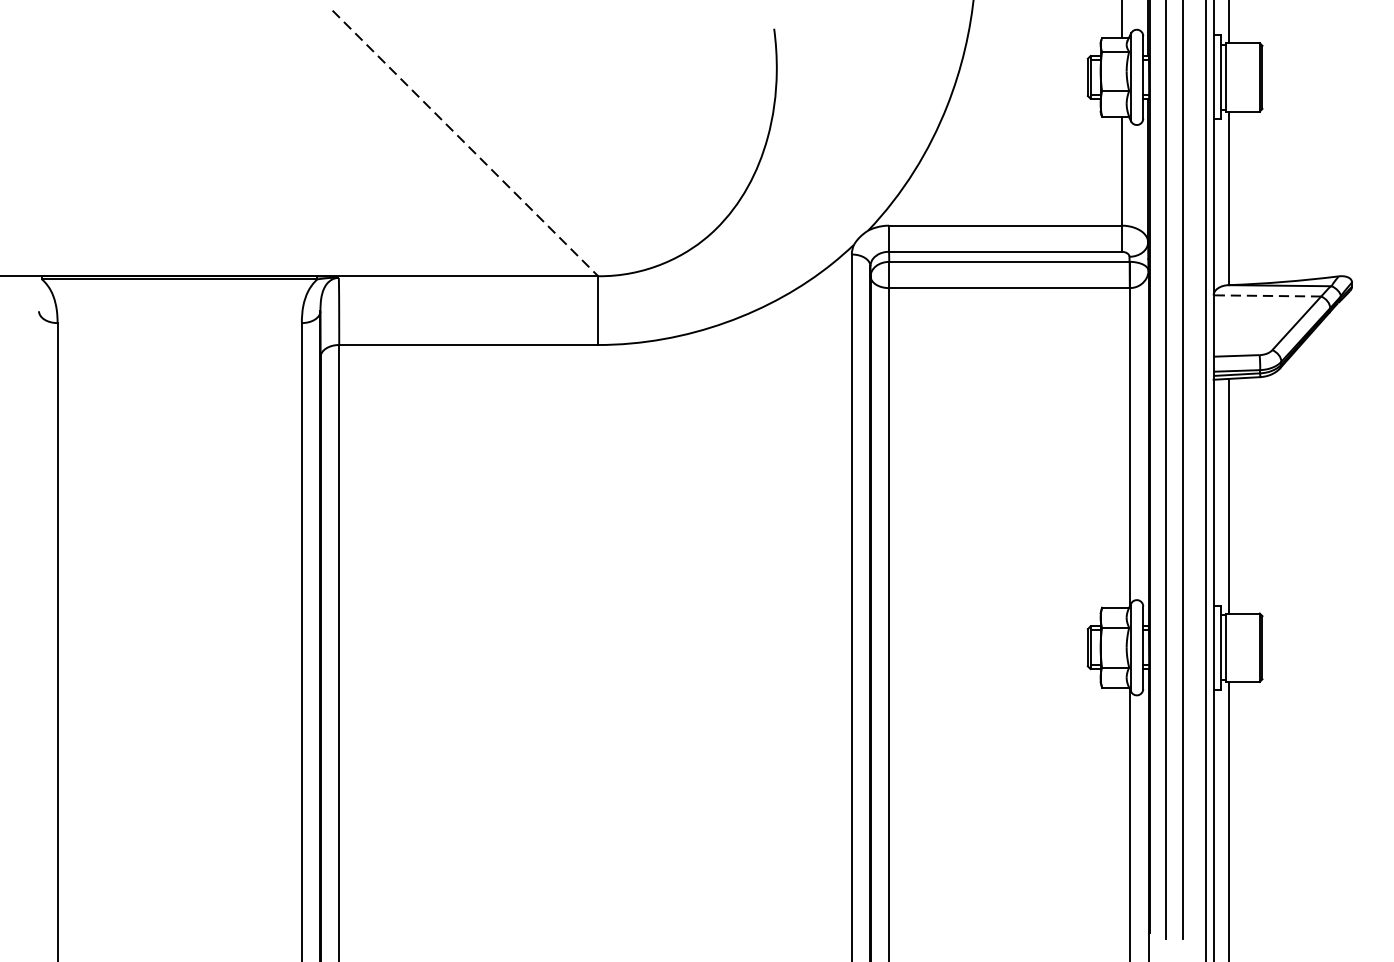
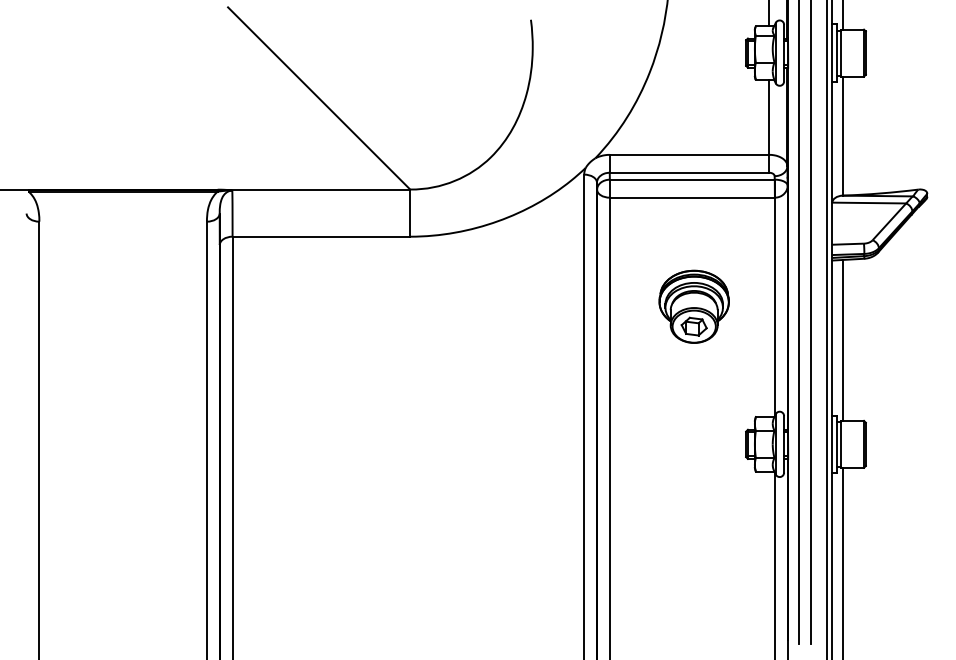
line: (465, 143) -> (319, 98), dashed -> solid
line: (1267, 296) -> (869, 203), dashed -> solid
part: (1011, 446) -> (693, 306), added

